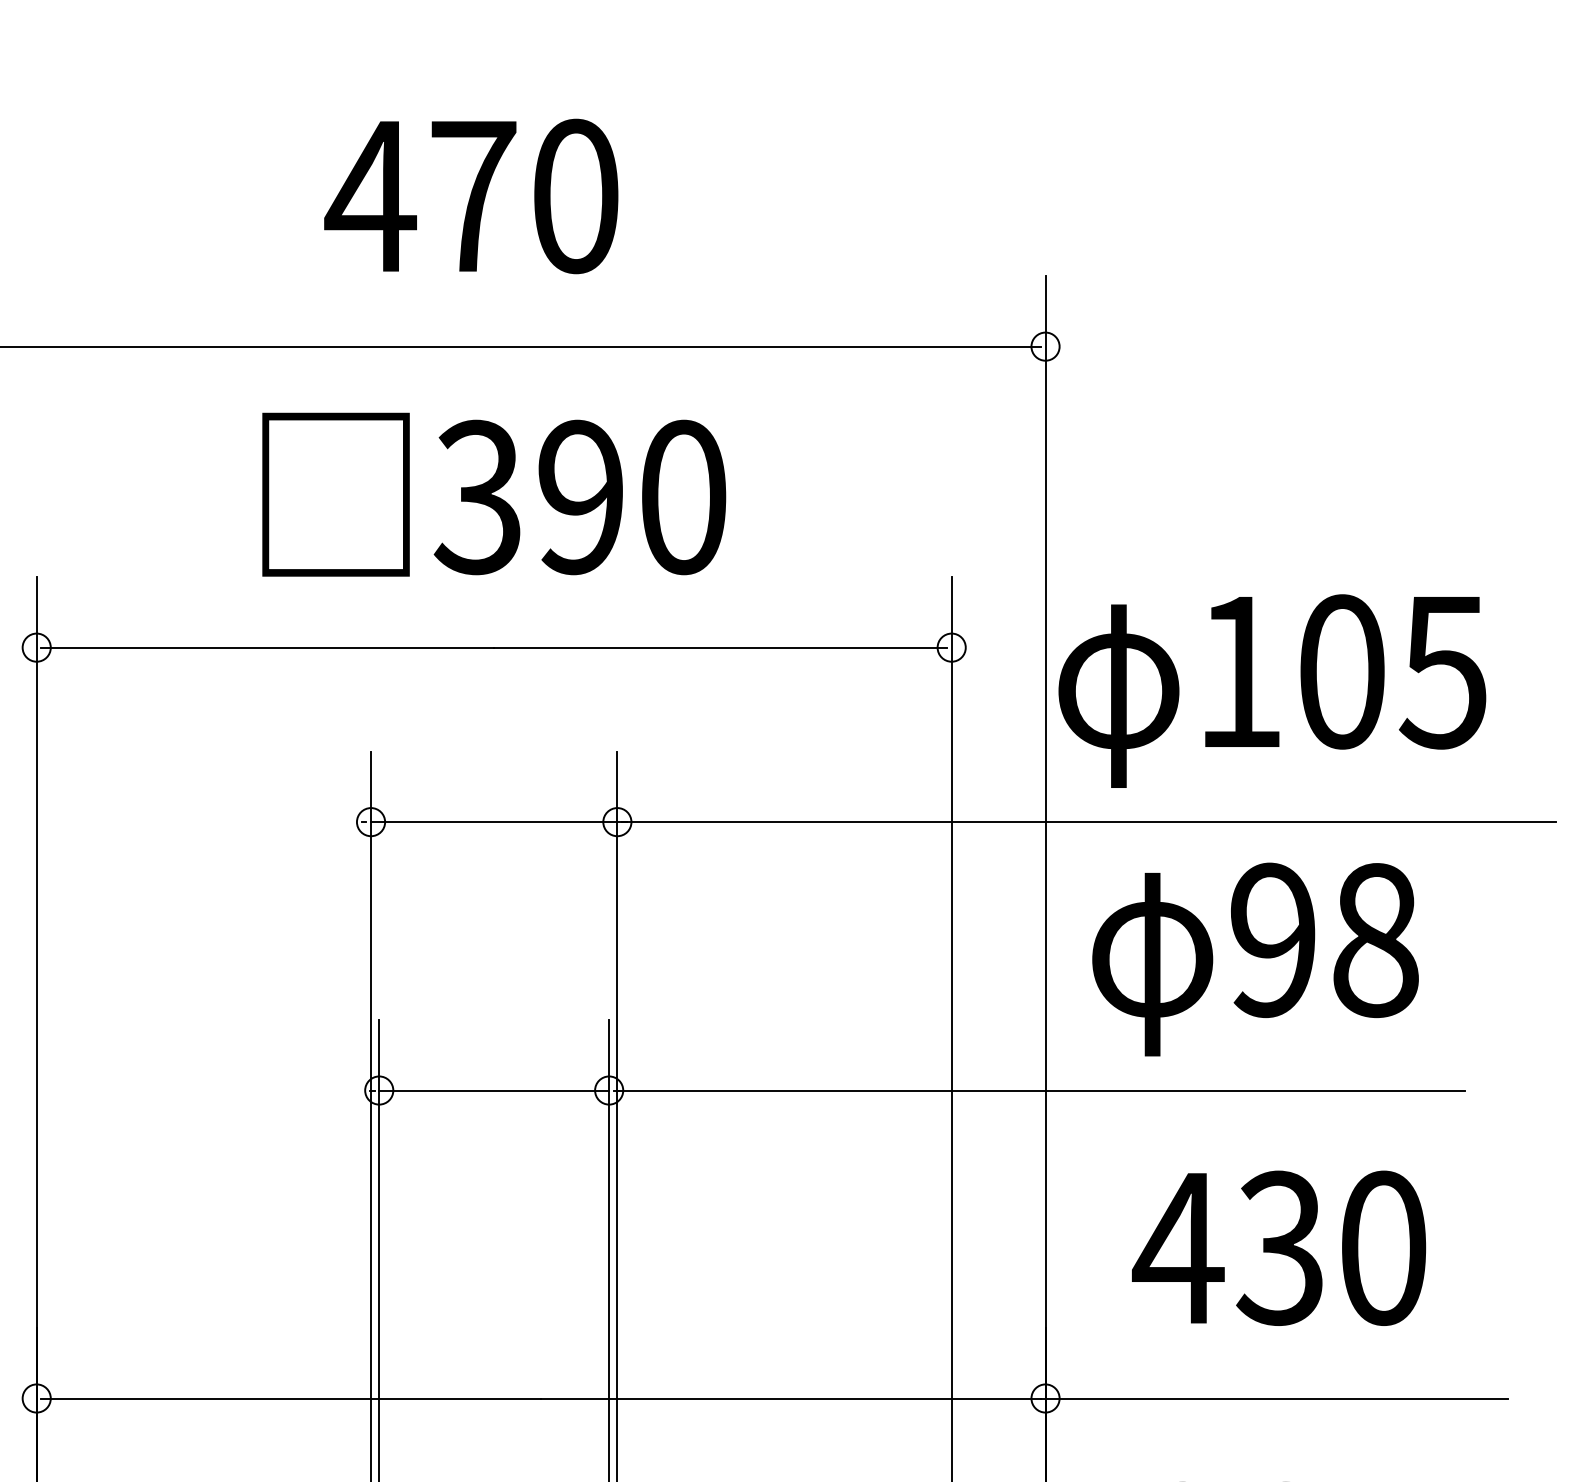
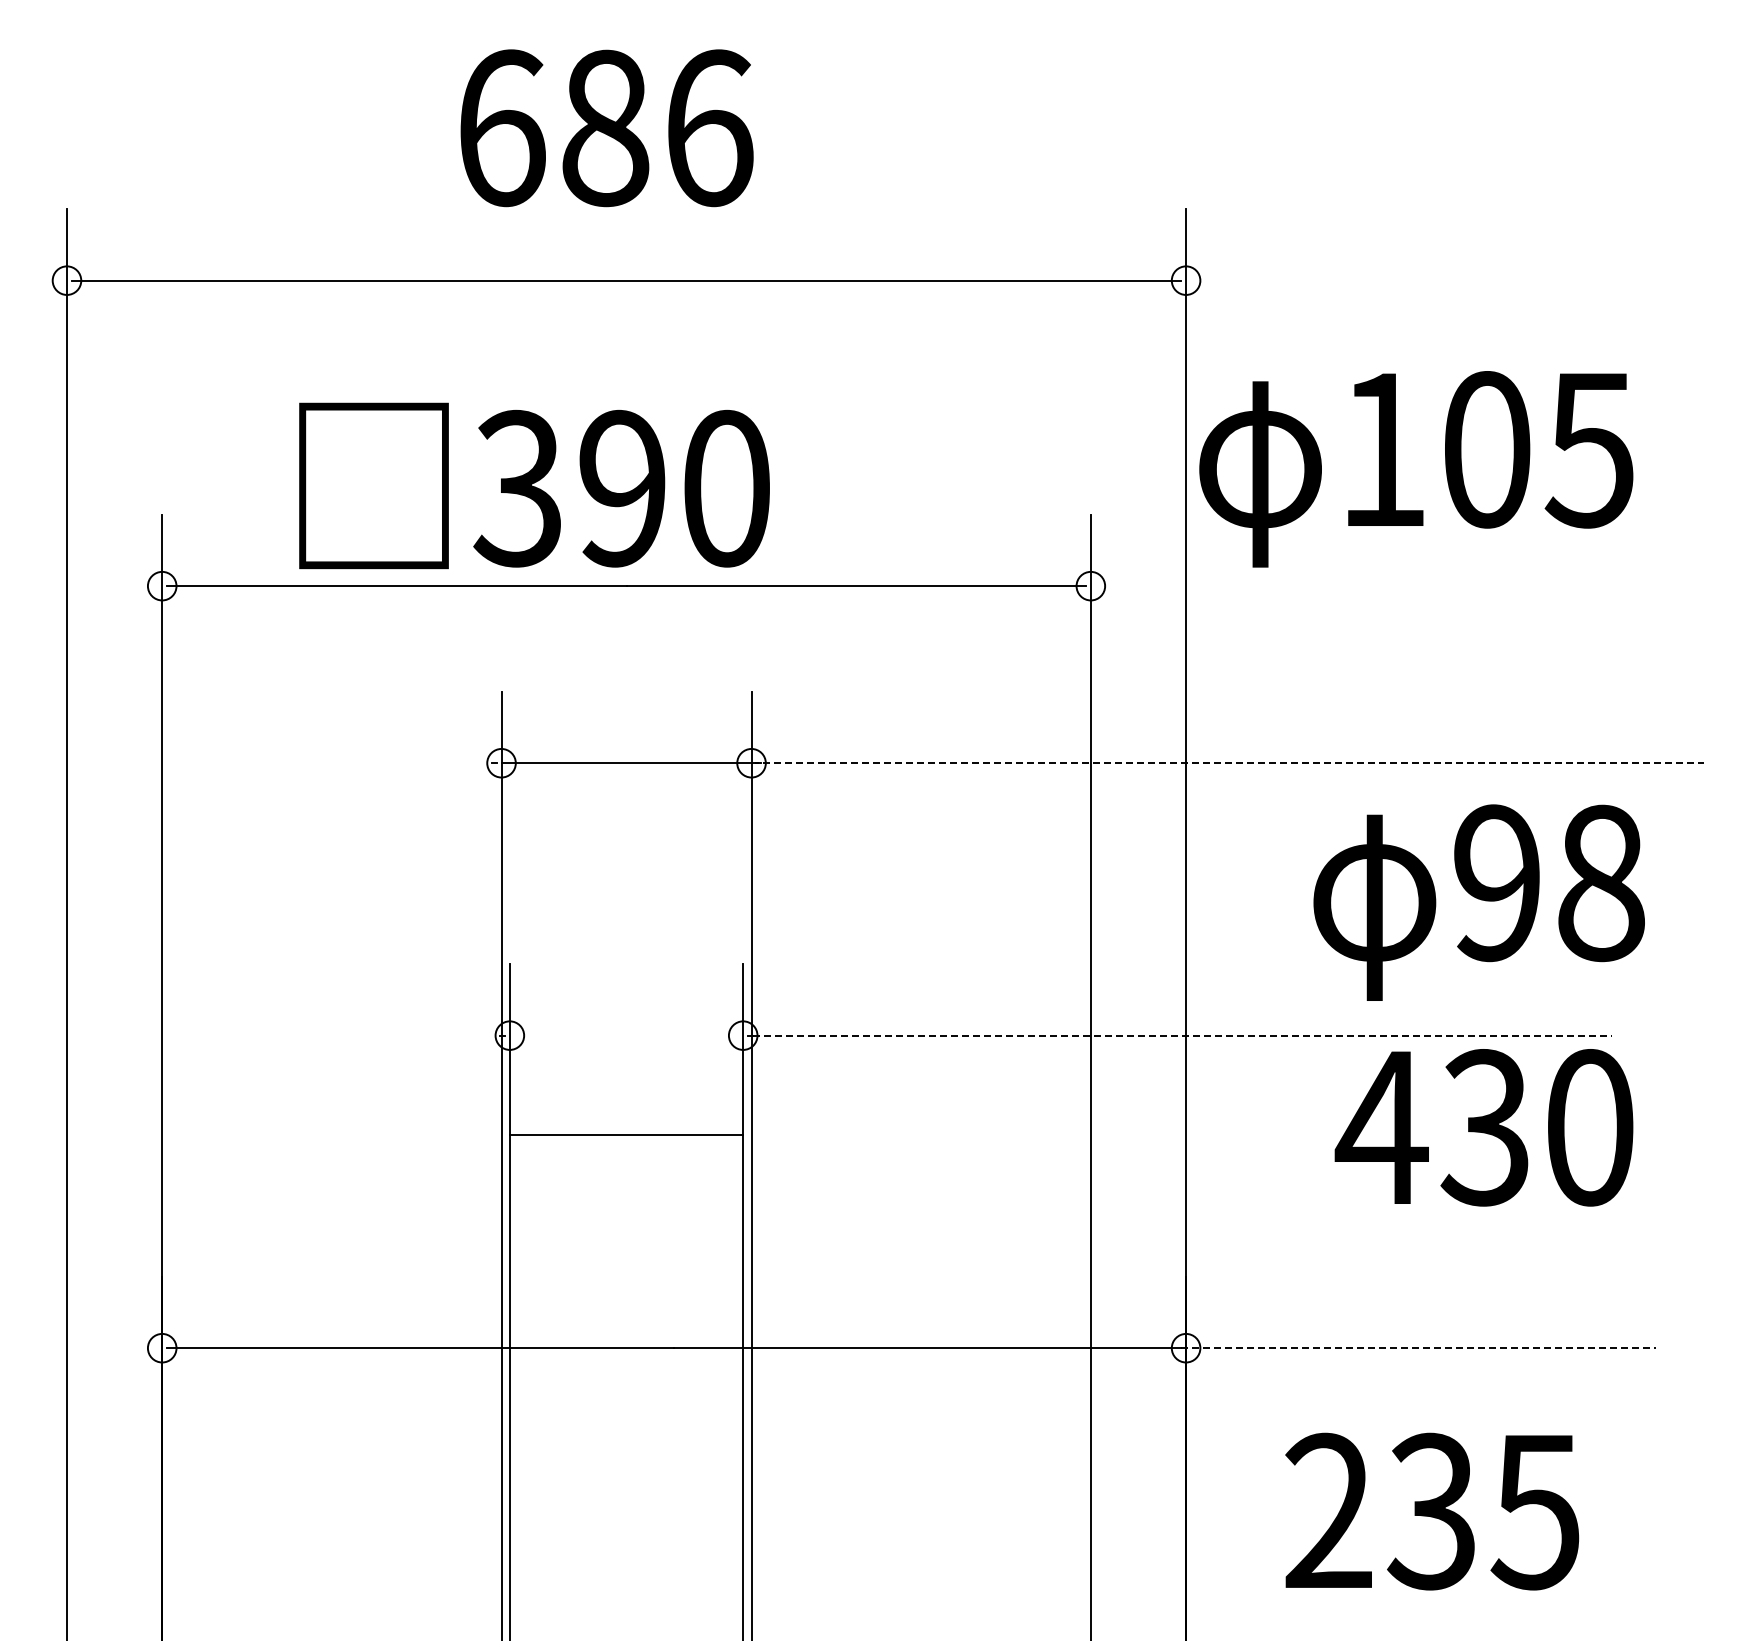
text: (471, 196) -> (603, 128), 470 -> 686
text: (494, 494) -> (534, 485), moved
text: (1272, 691) -> (1416, 469), moved
line: (1087, 822) -> (1228, 763), solid -> dashed
text: (1254, 959) -> (1478, 902), moved
line: (494, 1090) -> (626, 1134), moved
line: (1042, 1090) -> (1182, 1035), solid -> dashed
text: (1278, 1248) -> (1483, 1127), moved
line: (1275, 1398) -> (1419, 1348), solid -> dashed

